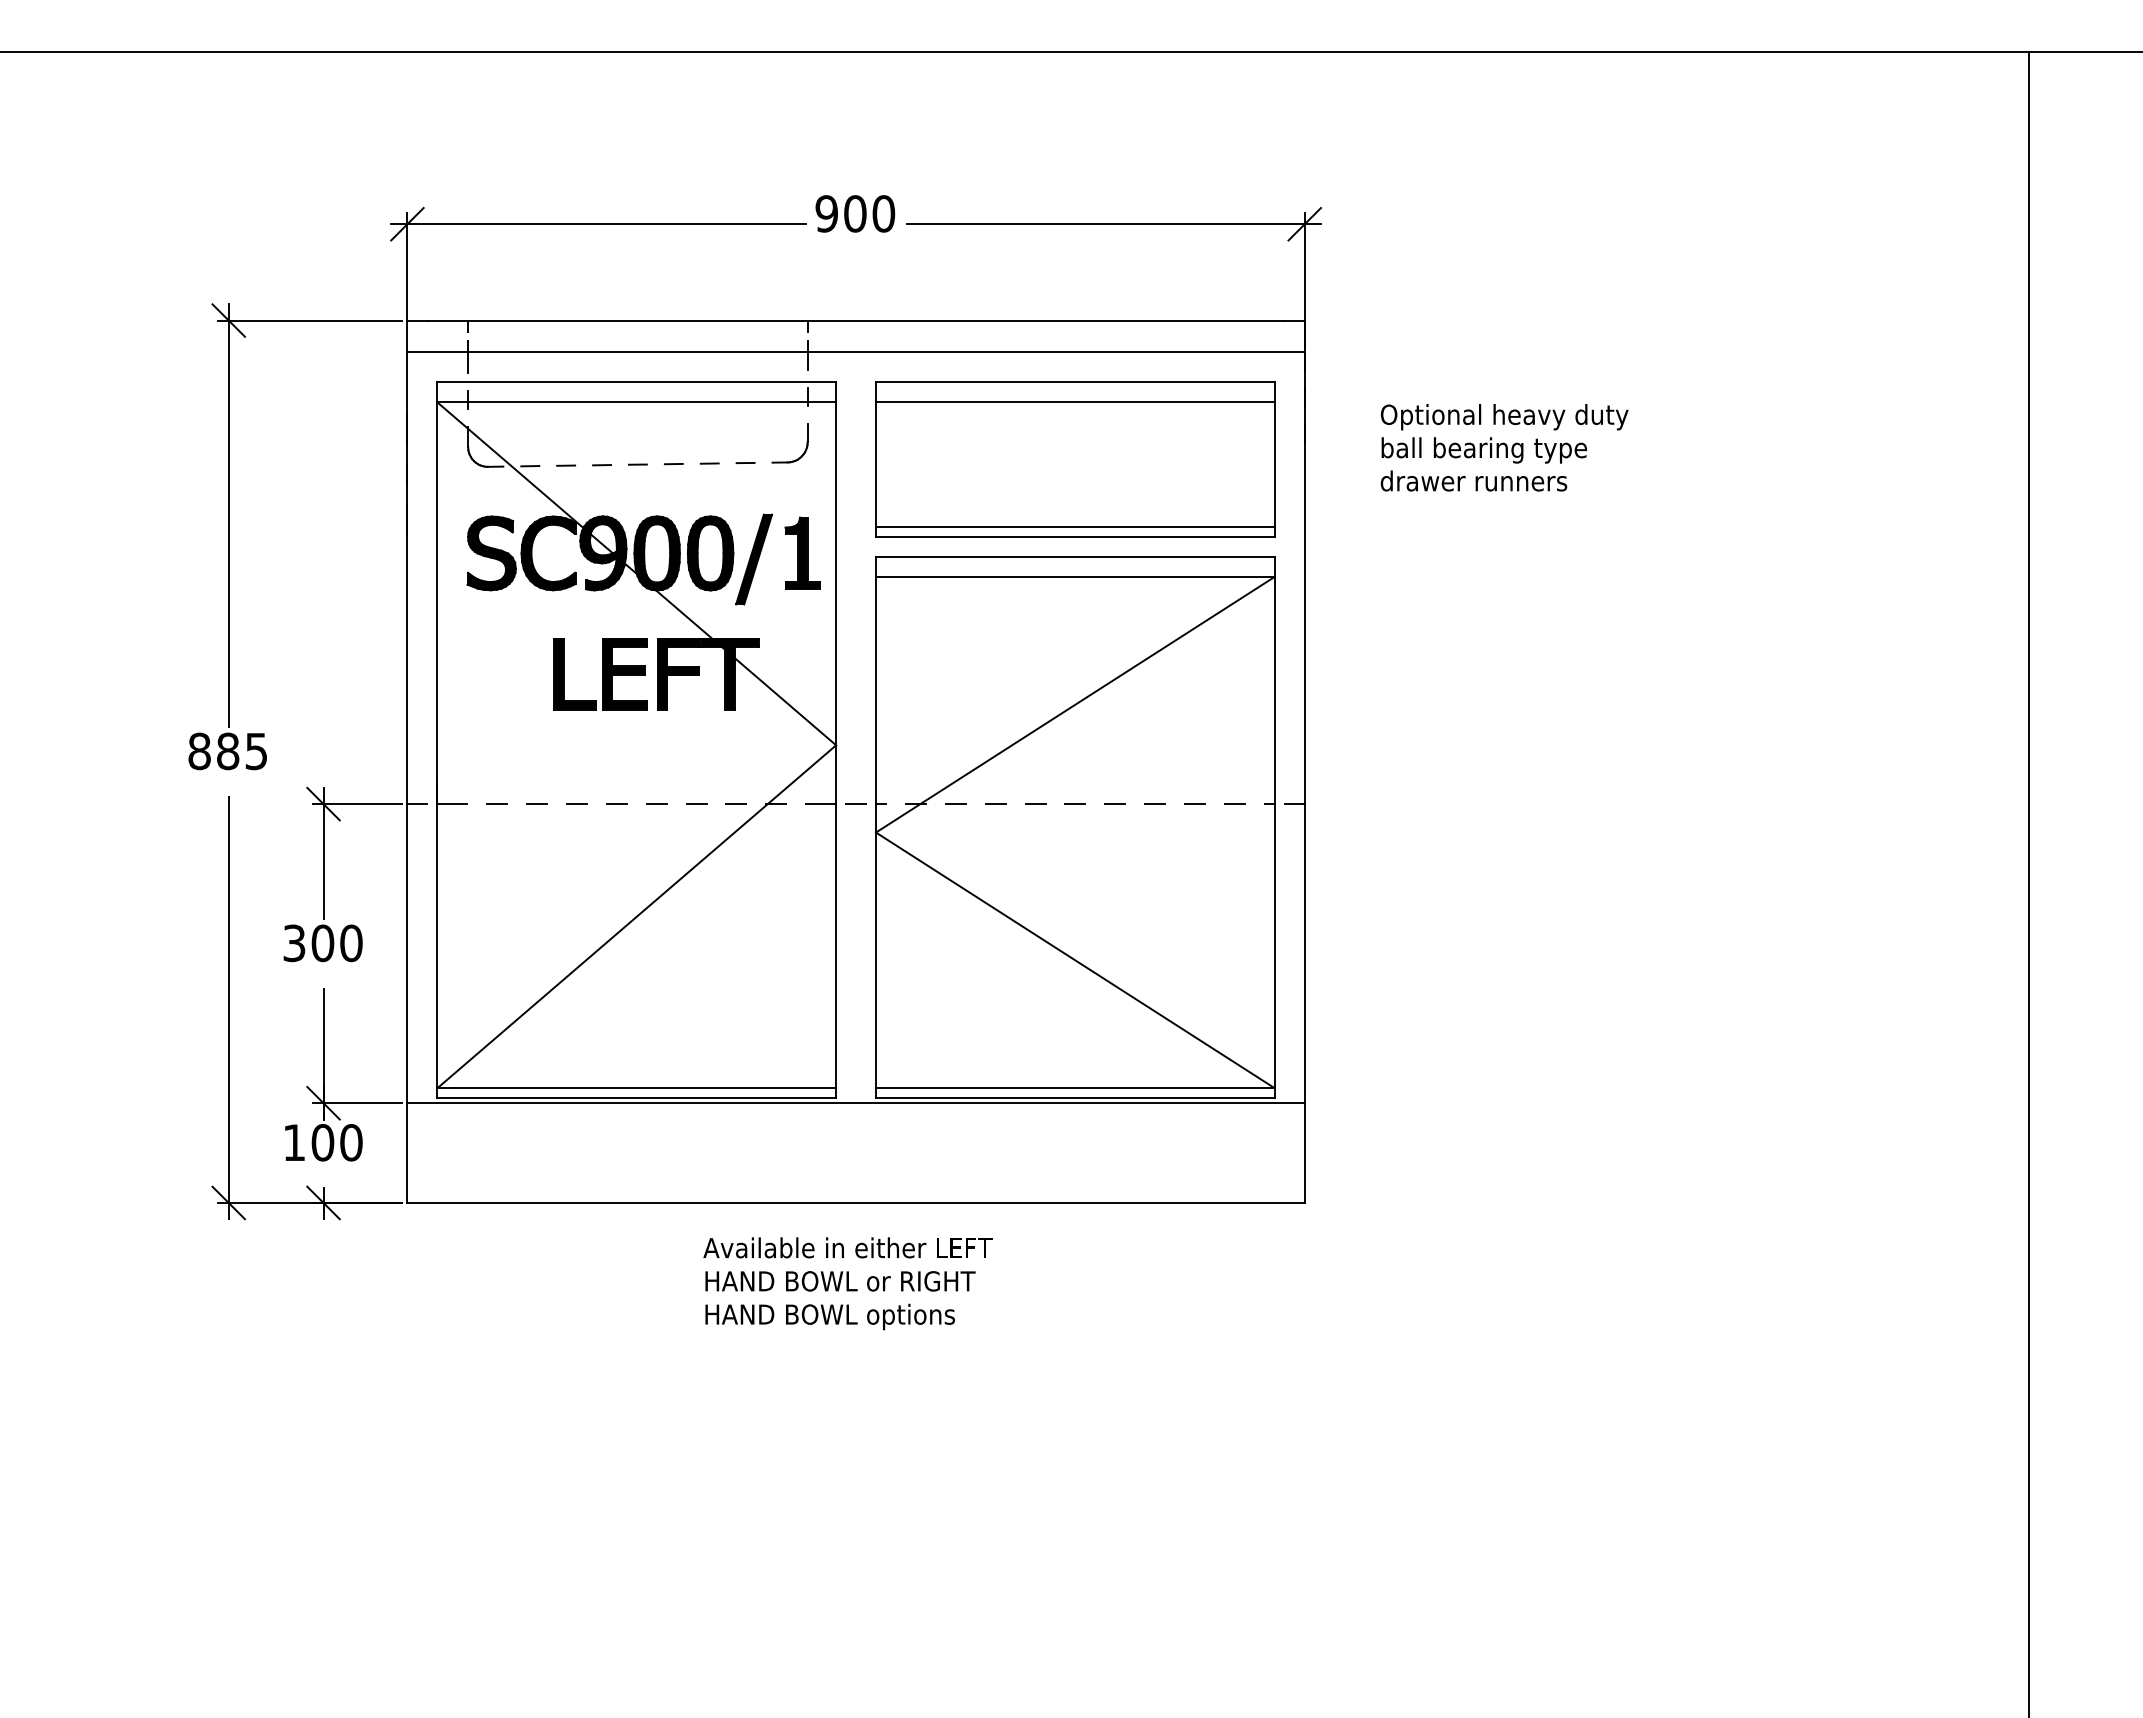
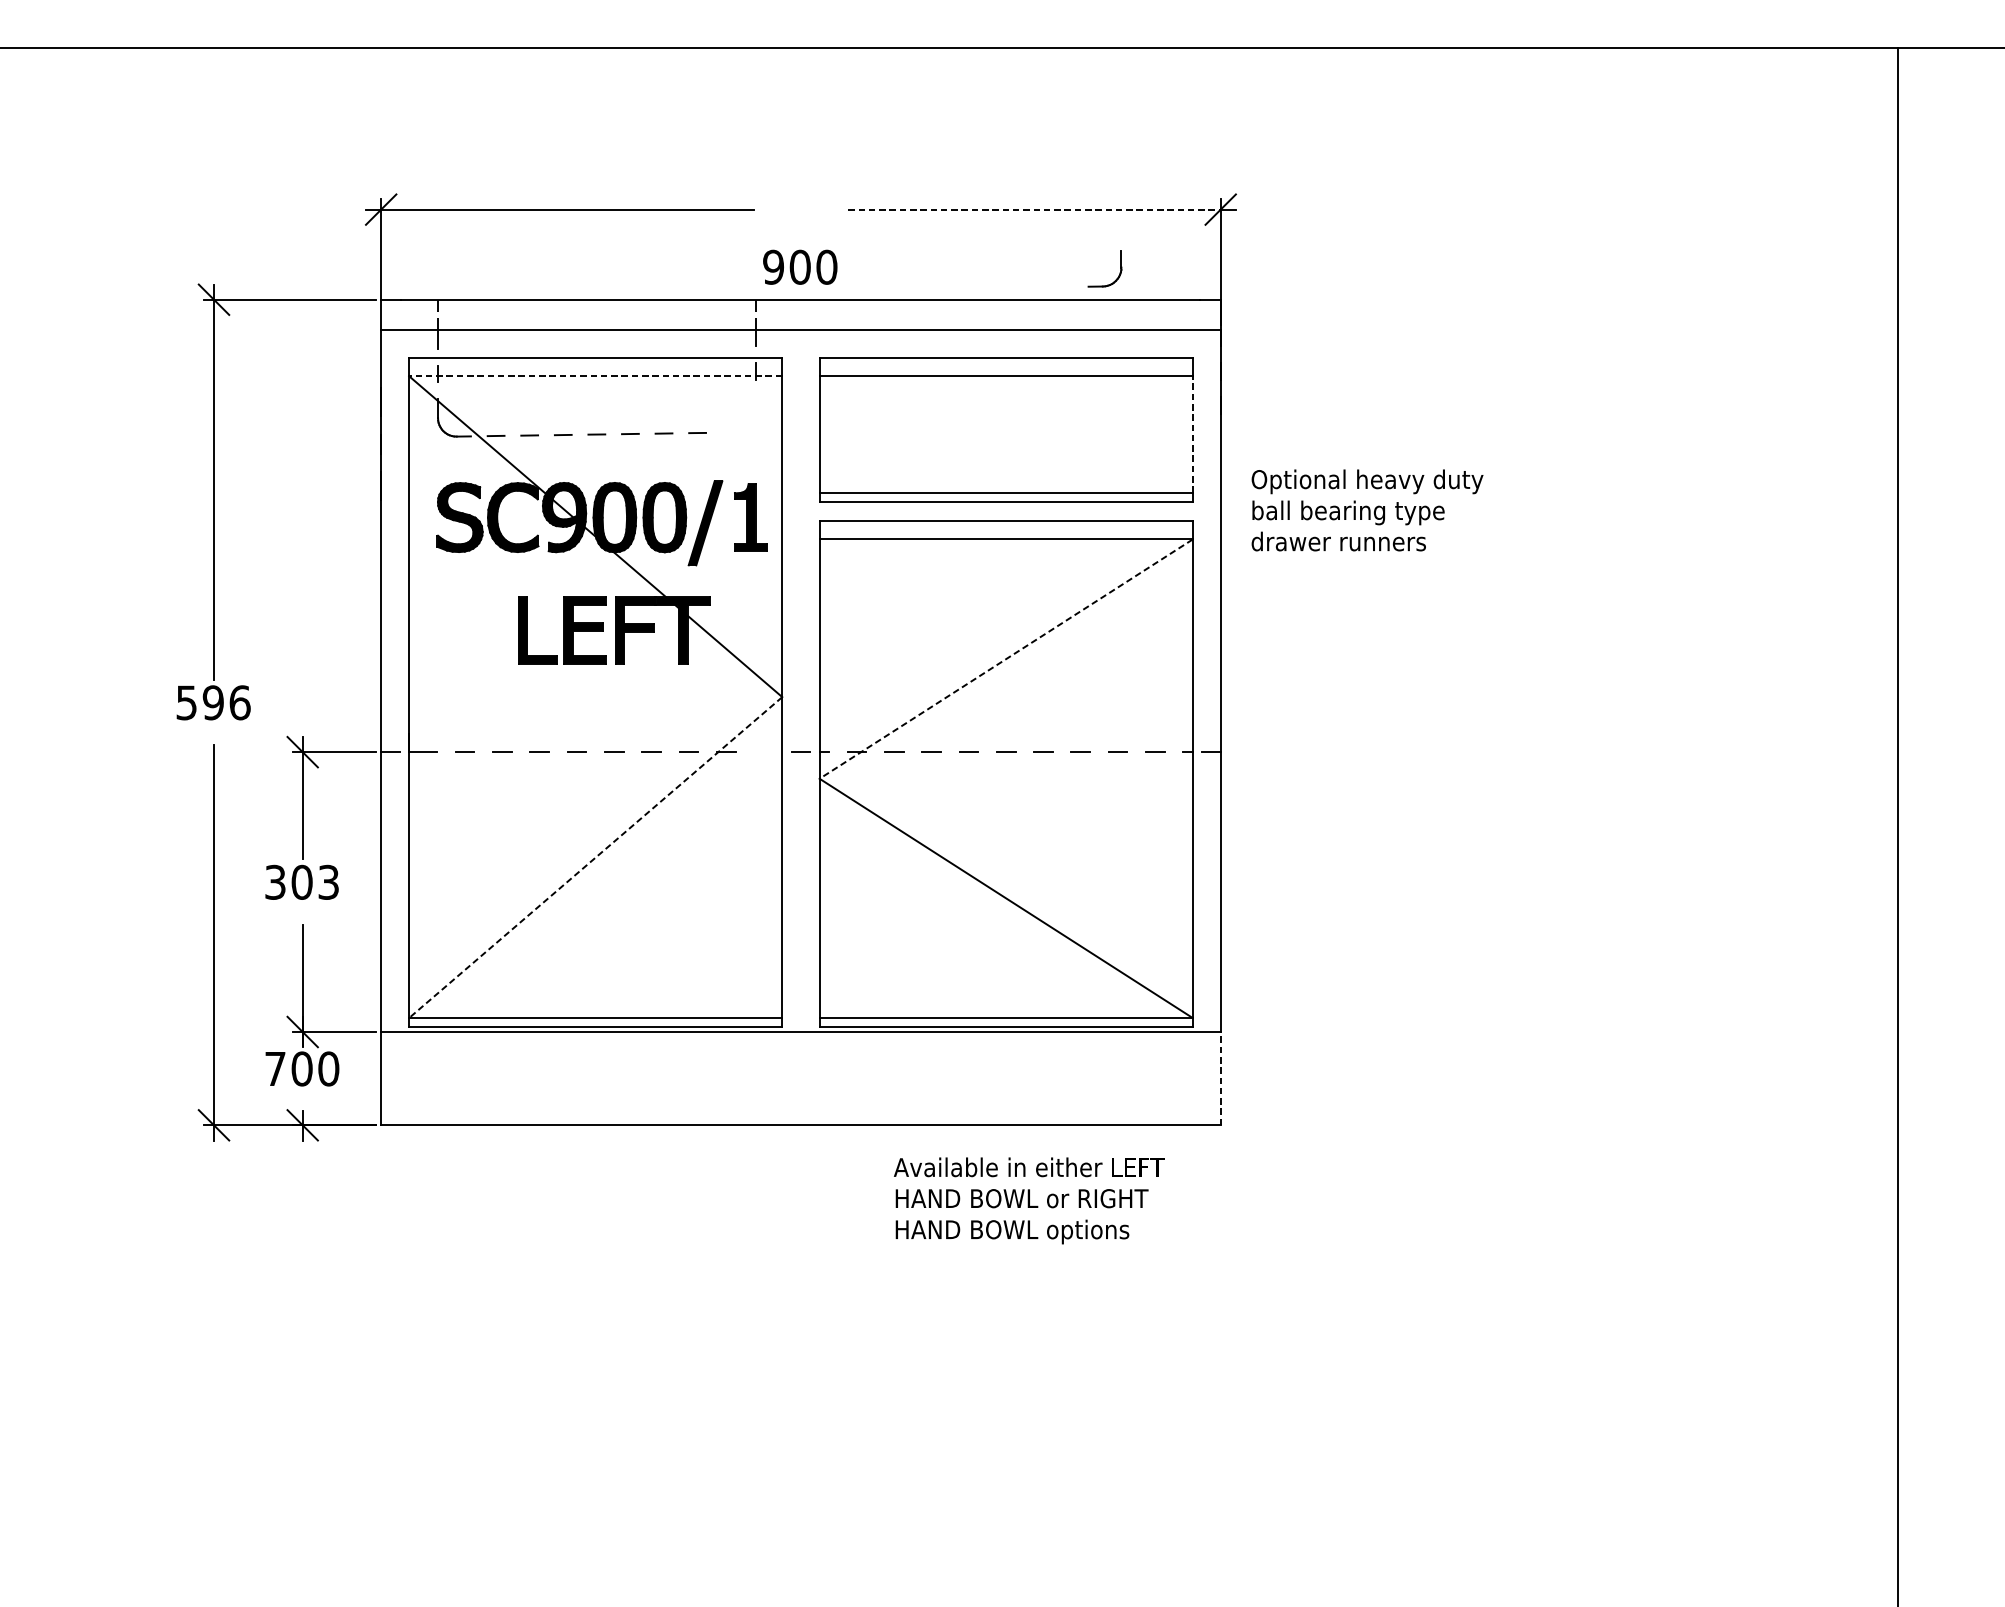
text: (855, 213) -> (800, 266), moved
line: (1106, 224) -> (1035, 209), solid -> dashed
line: (636, 402) -> (595, 376), solid -> dashed
text: (1504, 447) -> (1367, 510), moved
part: (802, 453) -> (1116, 278), moved
line: (1274, 464) -> (1192, 434), solid -> dashed
line: (1075, 704) -> (1006, 658), solid -> dashed
text: (228, 751) -> (213, 702), 885 -> 596
line: (821, 804) -> (768, 752), removed
line: (636, 917) -> (595, 858), solid -> dashed
text: (351, 943) -> (328, 882), 300 -> 303
text: (294, 1142) -> (275, 1068), 100 -> 700
line: (1304, 1153) -> (1220, 1079), solid -> dashed
text: (847, 1283) -> (1028, 1200), moved

